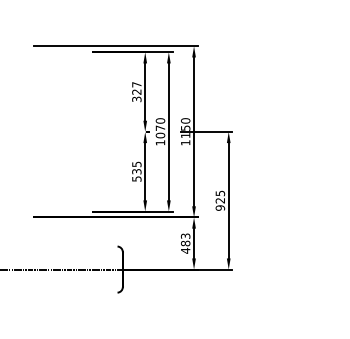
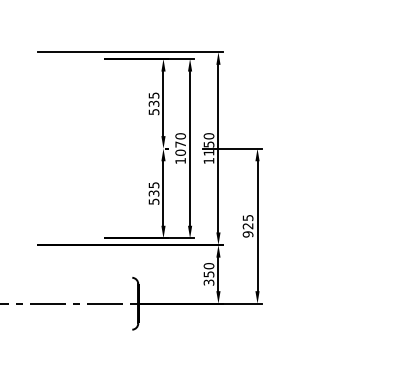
text: (136, 91) -> (153, 103), 327 -> 535
text: (185, 243) -> (208, 274), 483 -> 350

